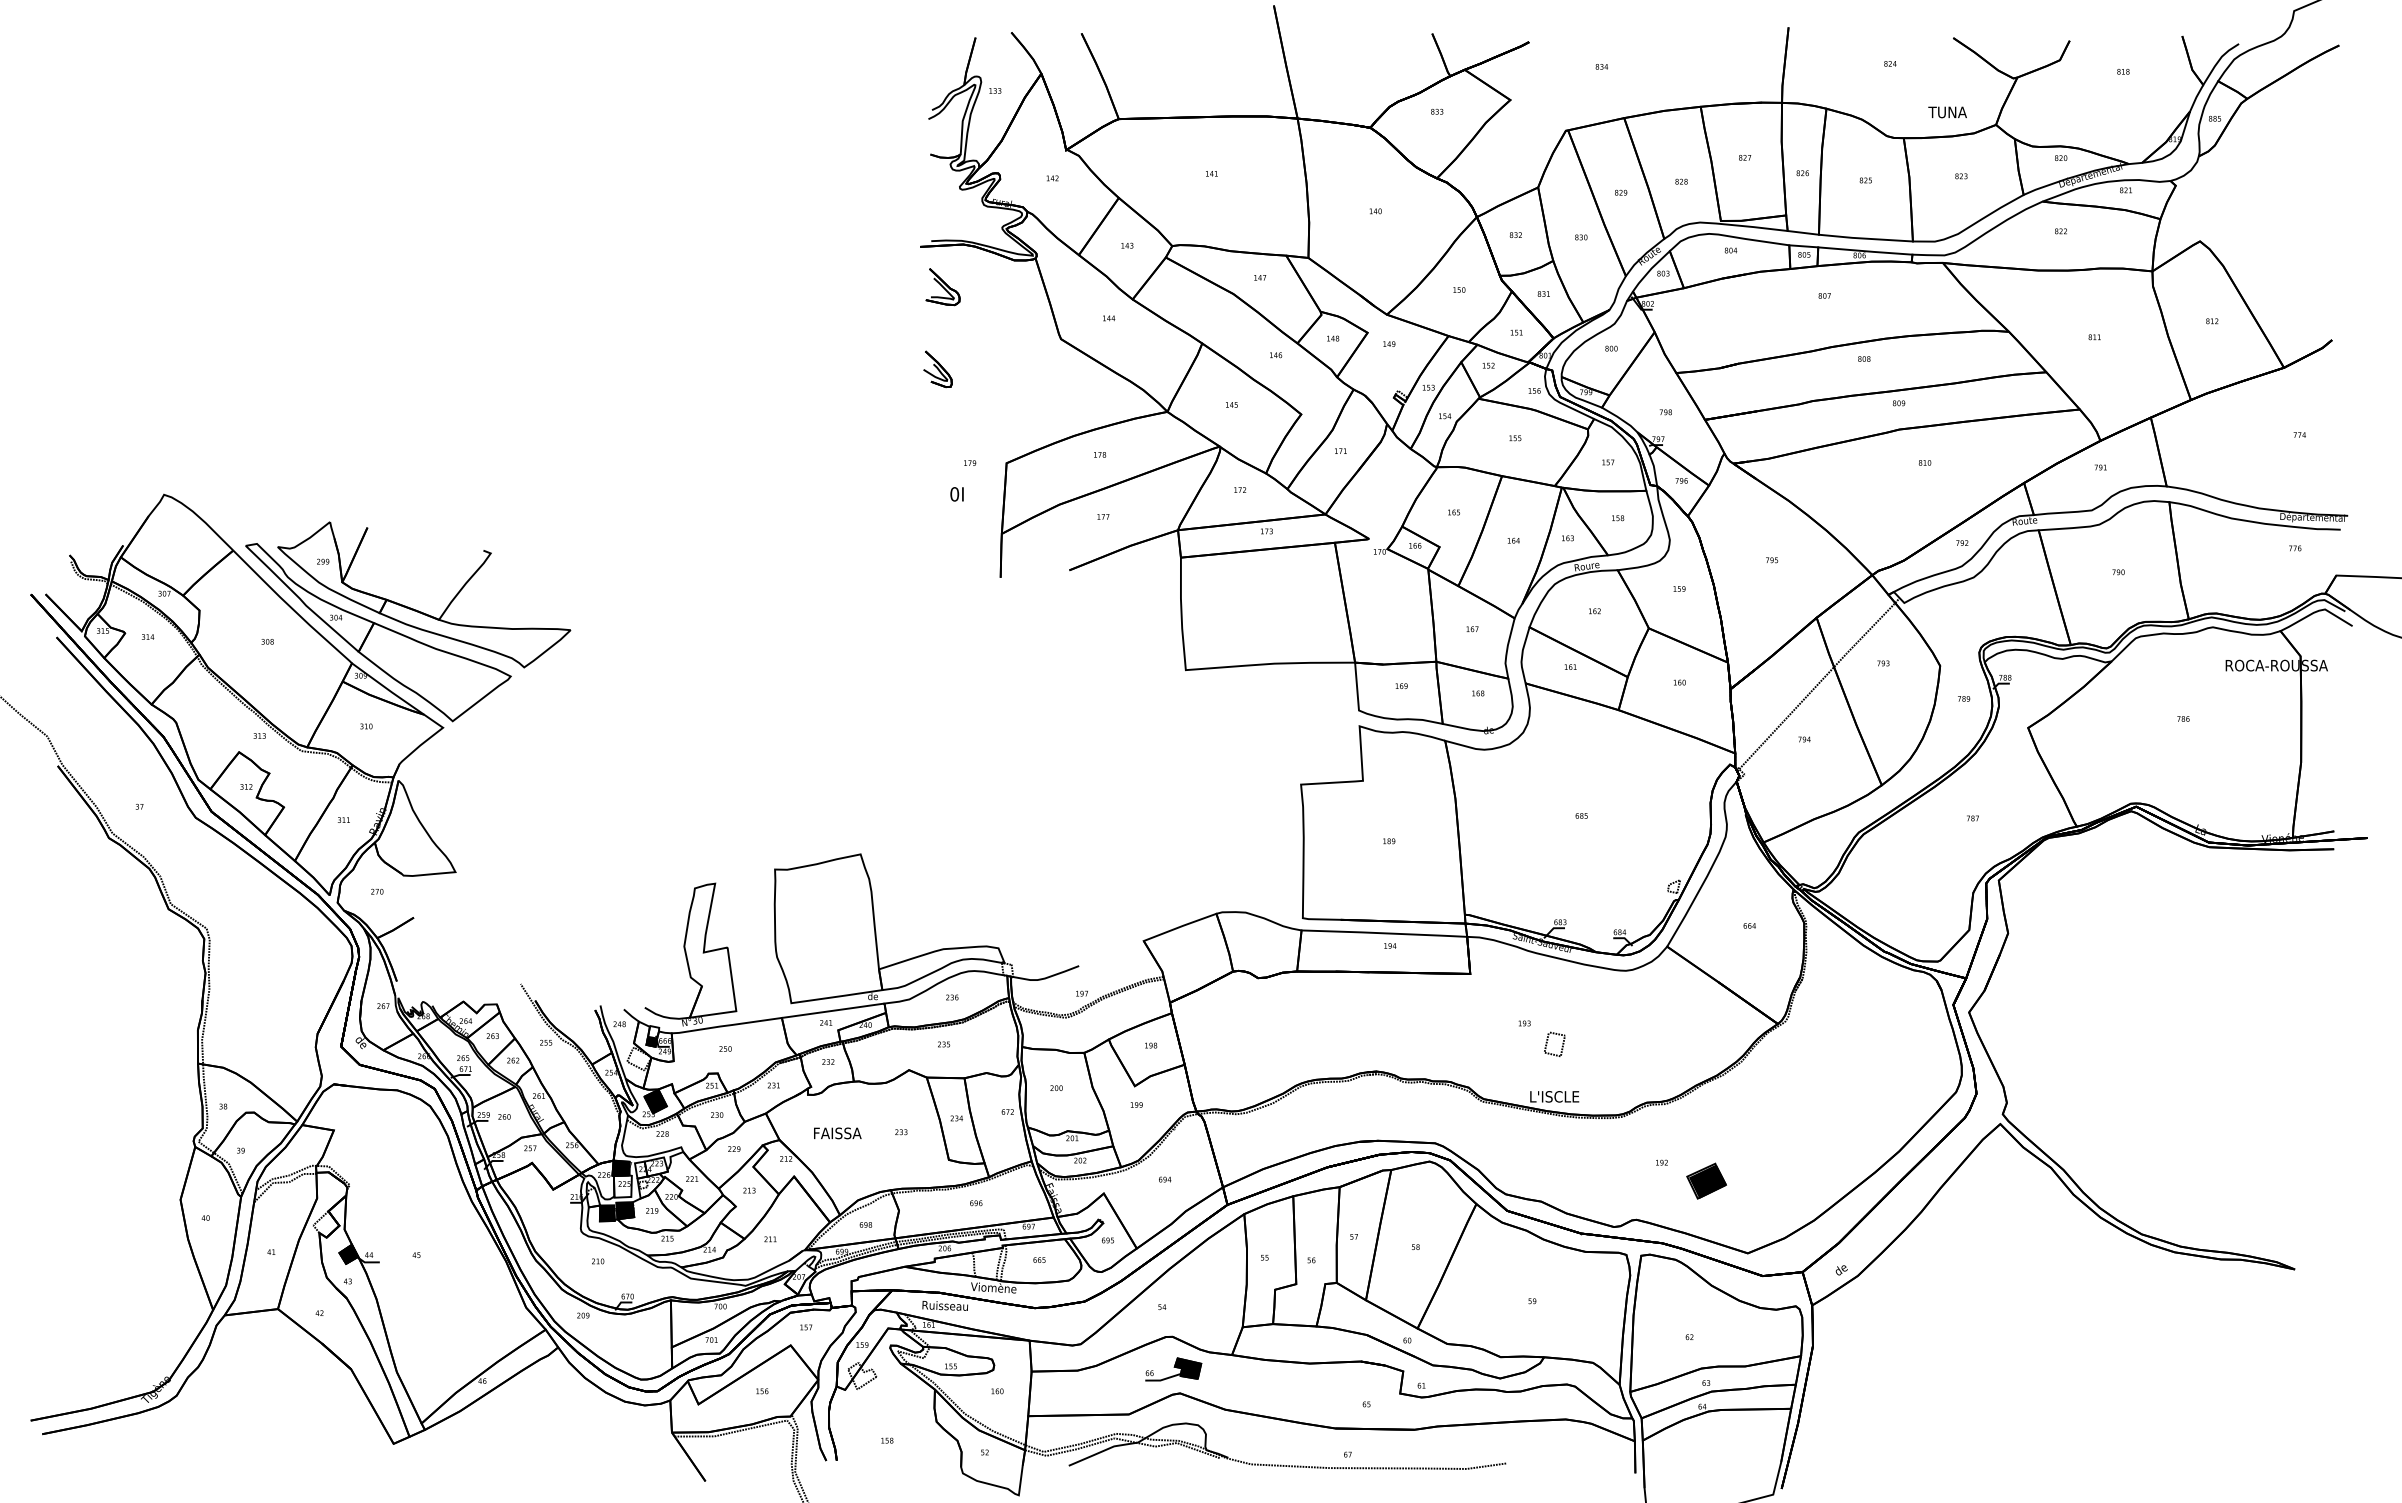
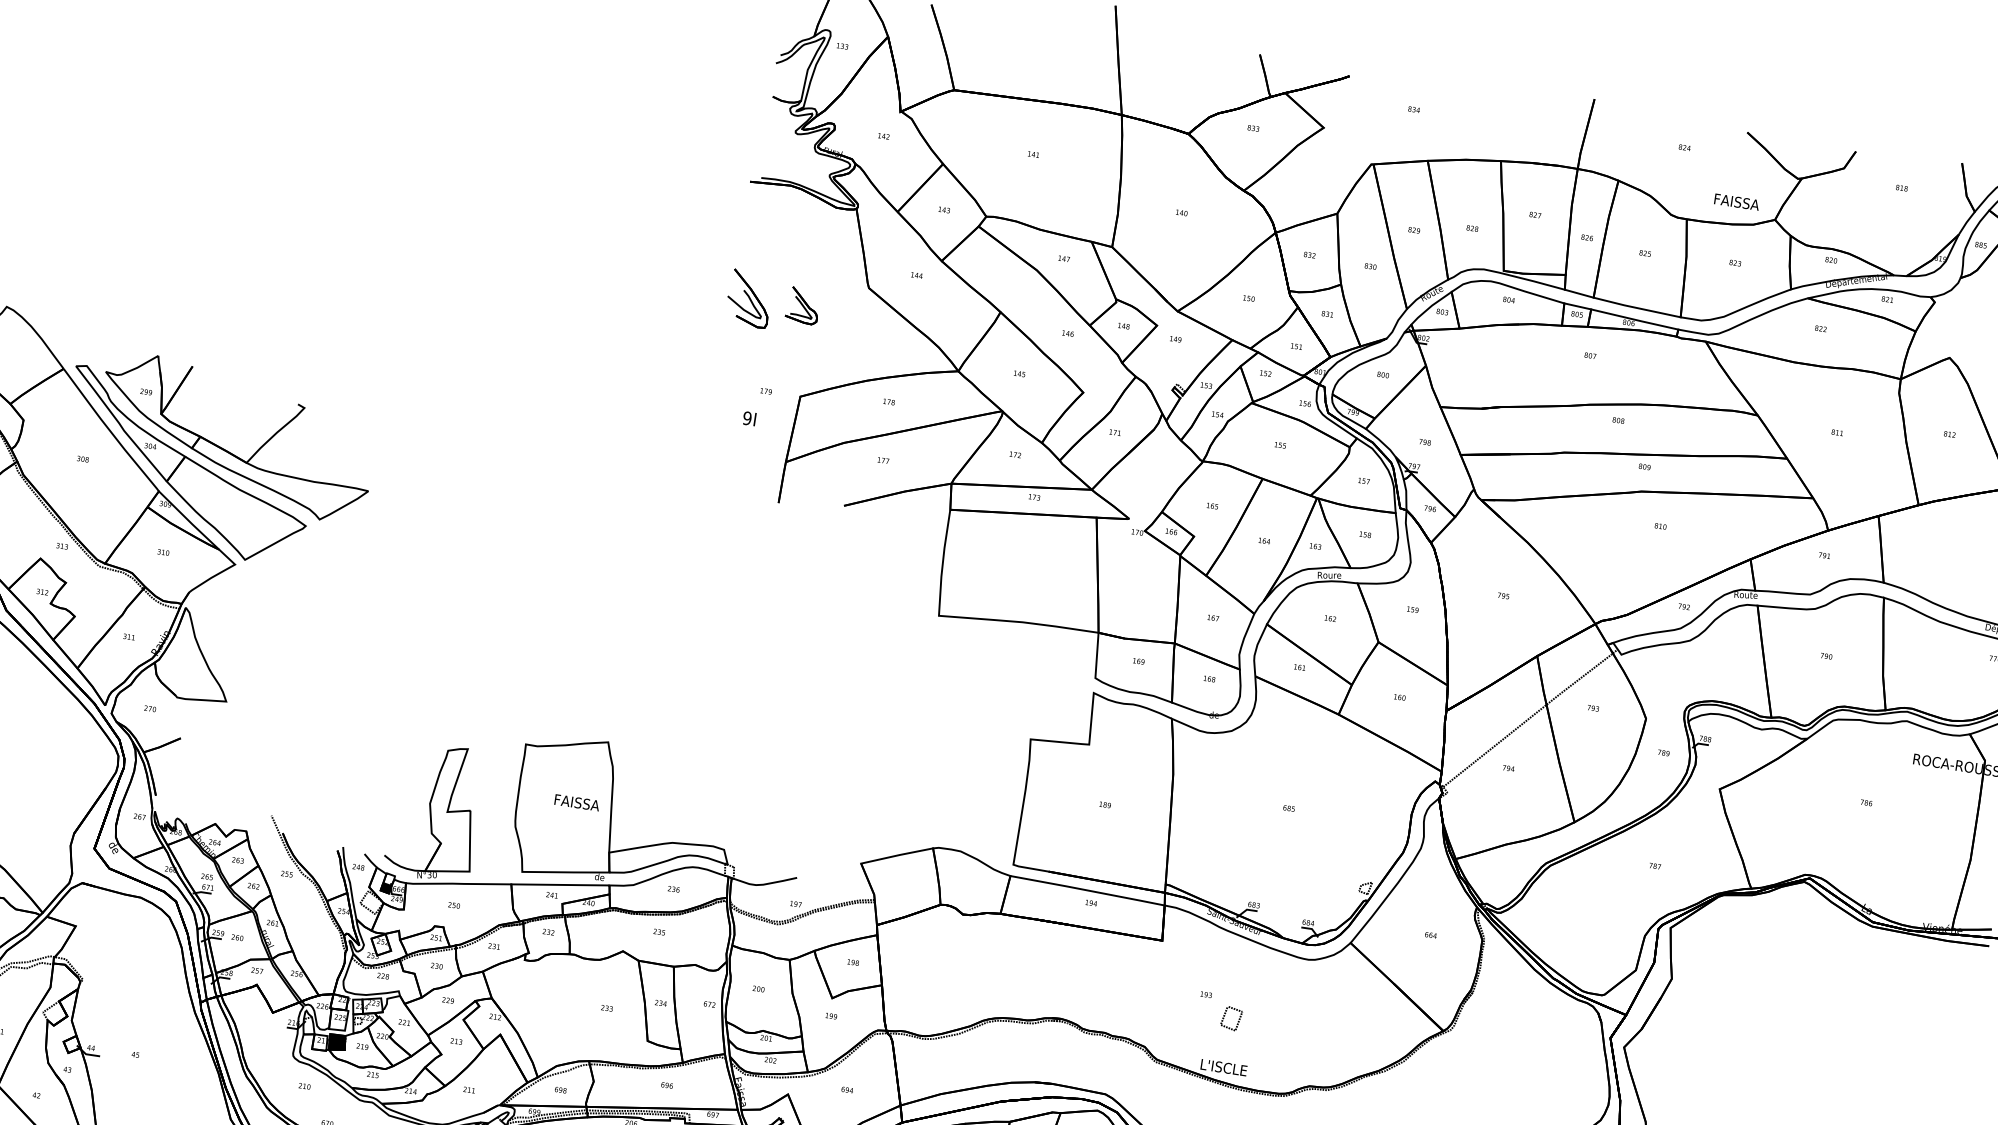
text: (1952, 112) -> (1736, 202), TUNA -> FAISSA
part: (942, 287) -> (802, 306), moved
part: (937, 369) -> (748, 299), size x1.6
text: (954, 494) -> (747, 418), 0I -> 9I
fill: (655, 1101) -> (381, 944), removed
text: (837, 1133) -> (576, 802), moved
fill: (620, 1168) -> (338, 1002), removed
fill: (607, 1213) -> (320, 1042), removed
fill: (348, 1253) -> (72, 1043), removed

